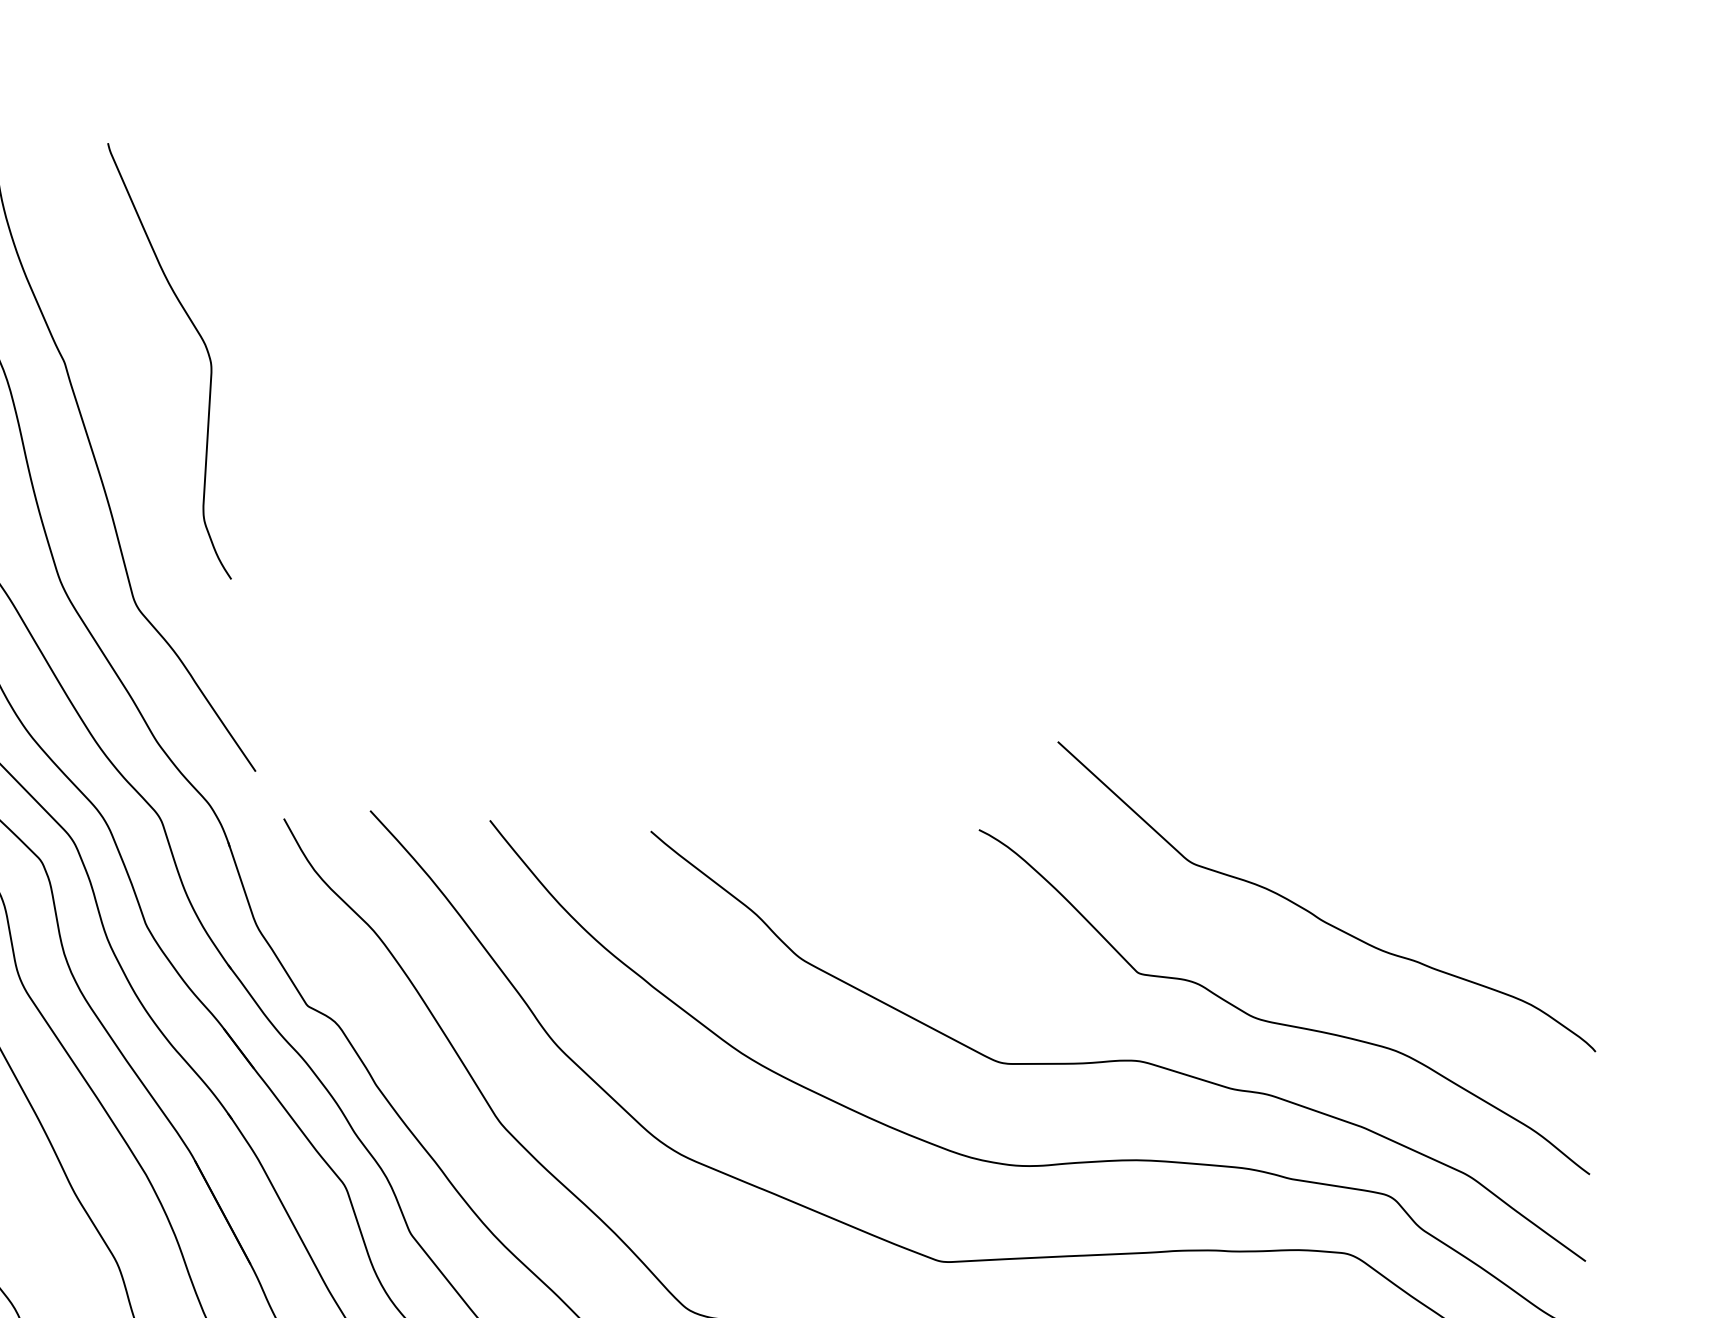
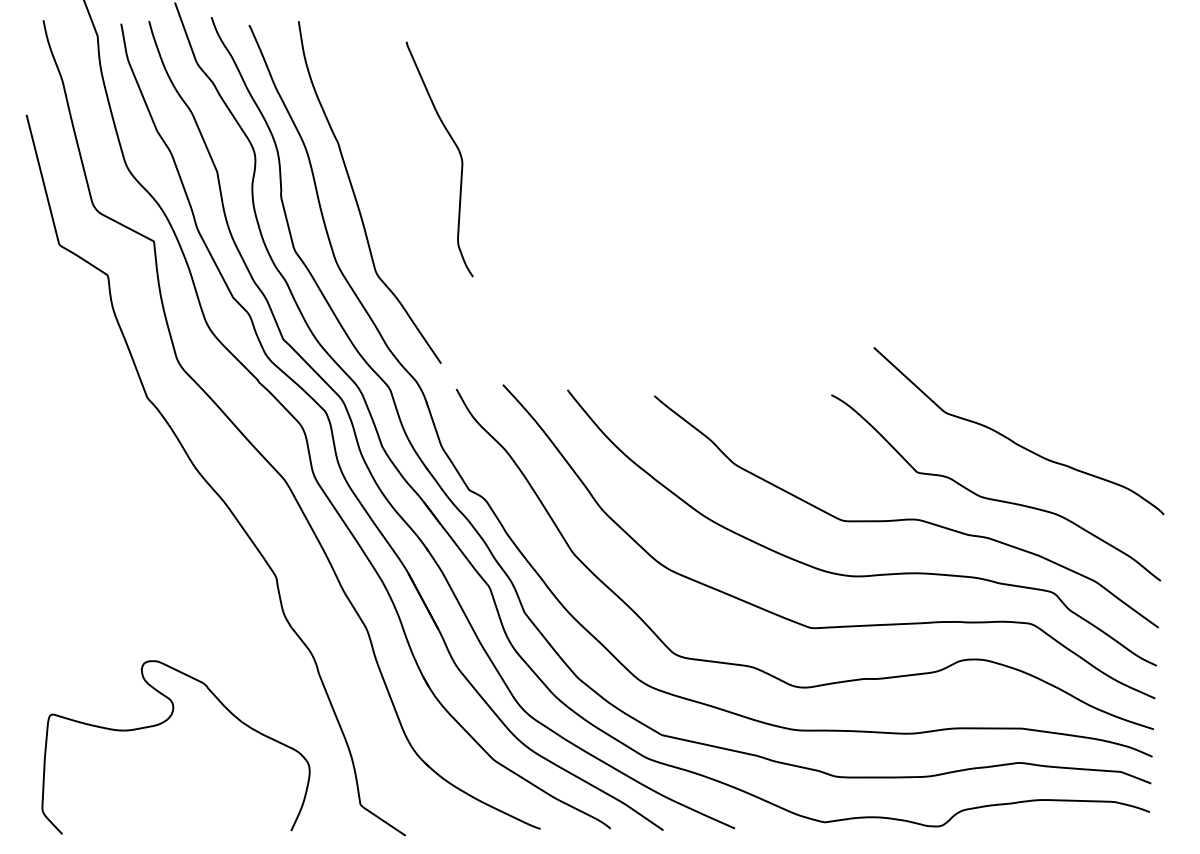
curve: (204, 348) -> (458, 152), moved

